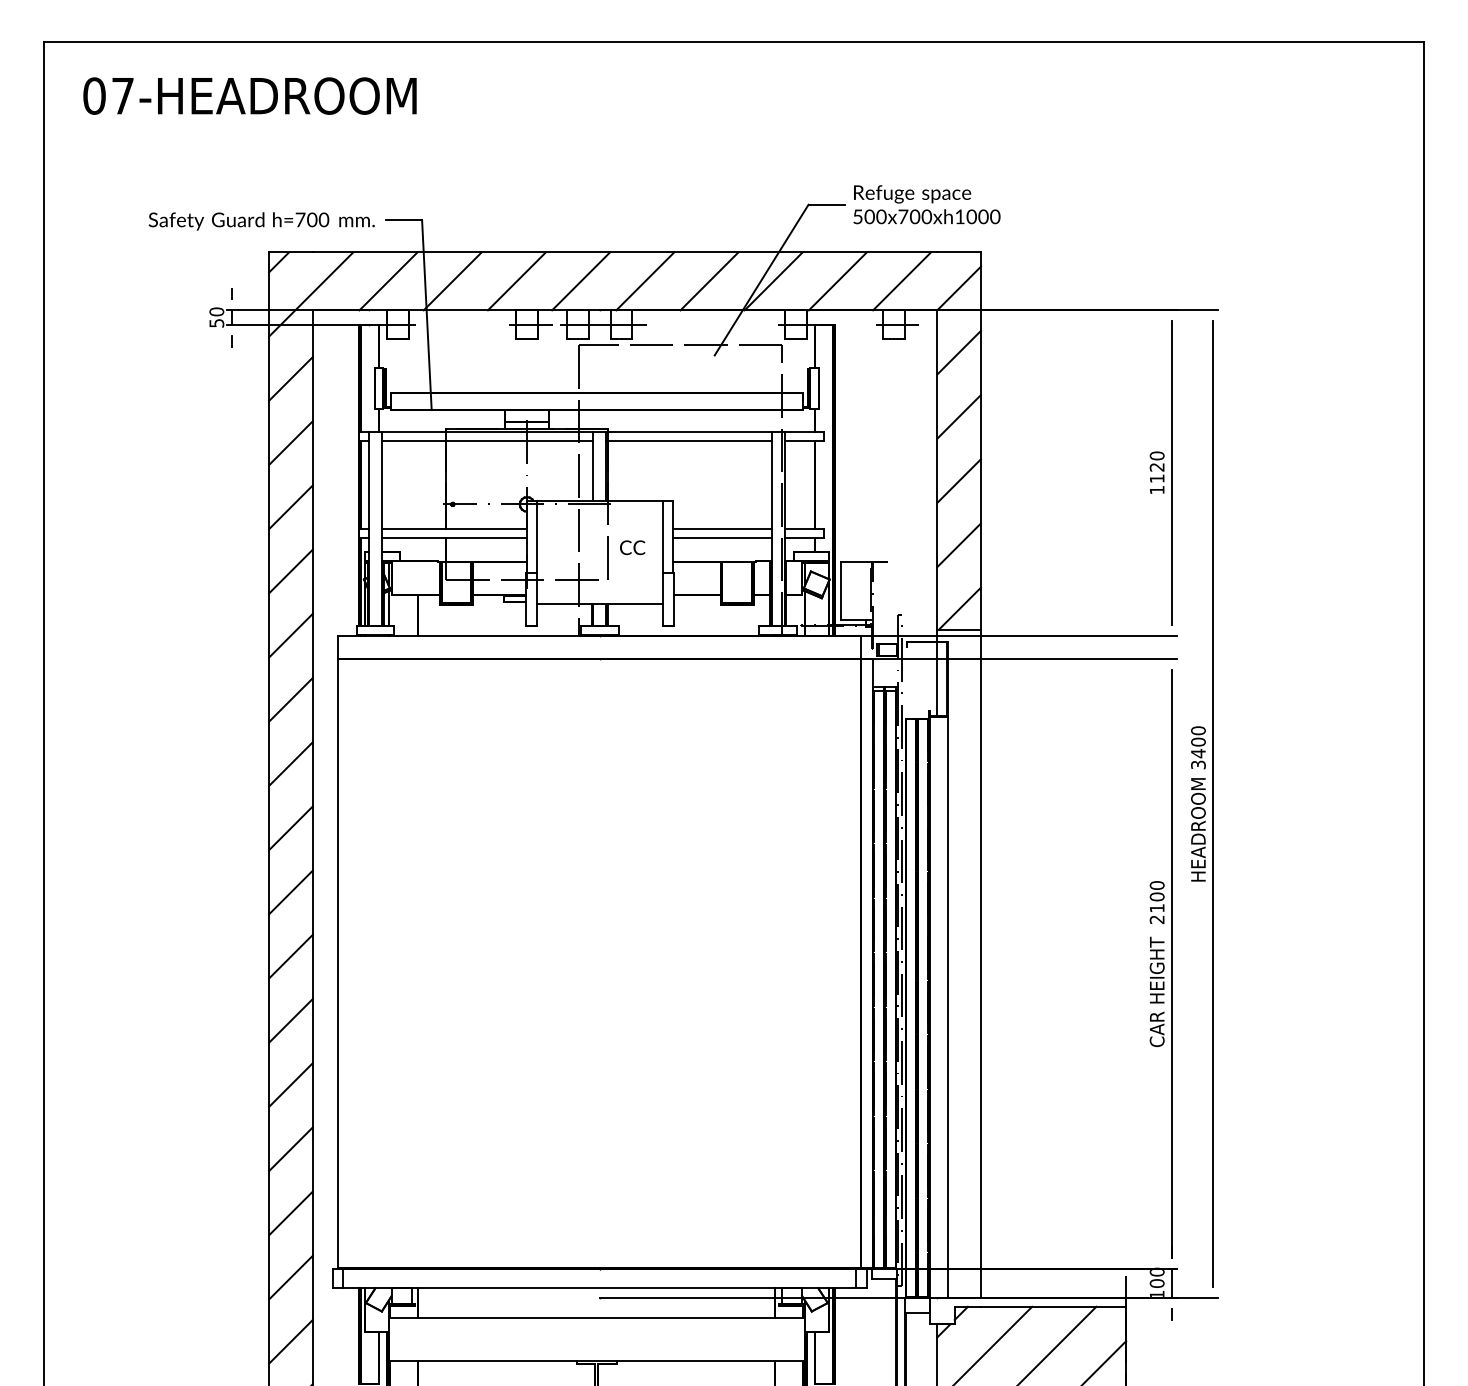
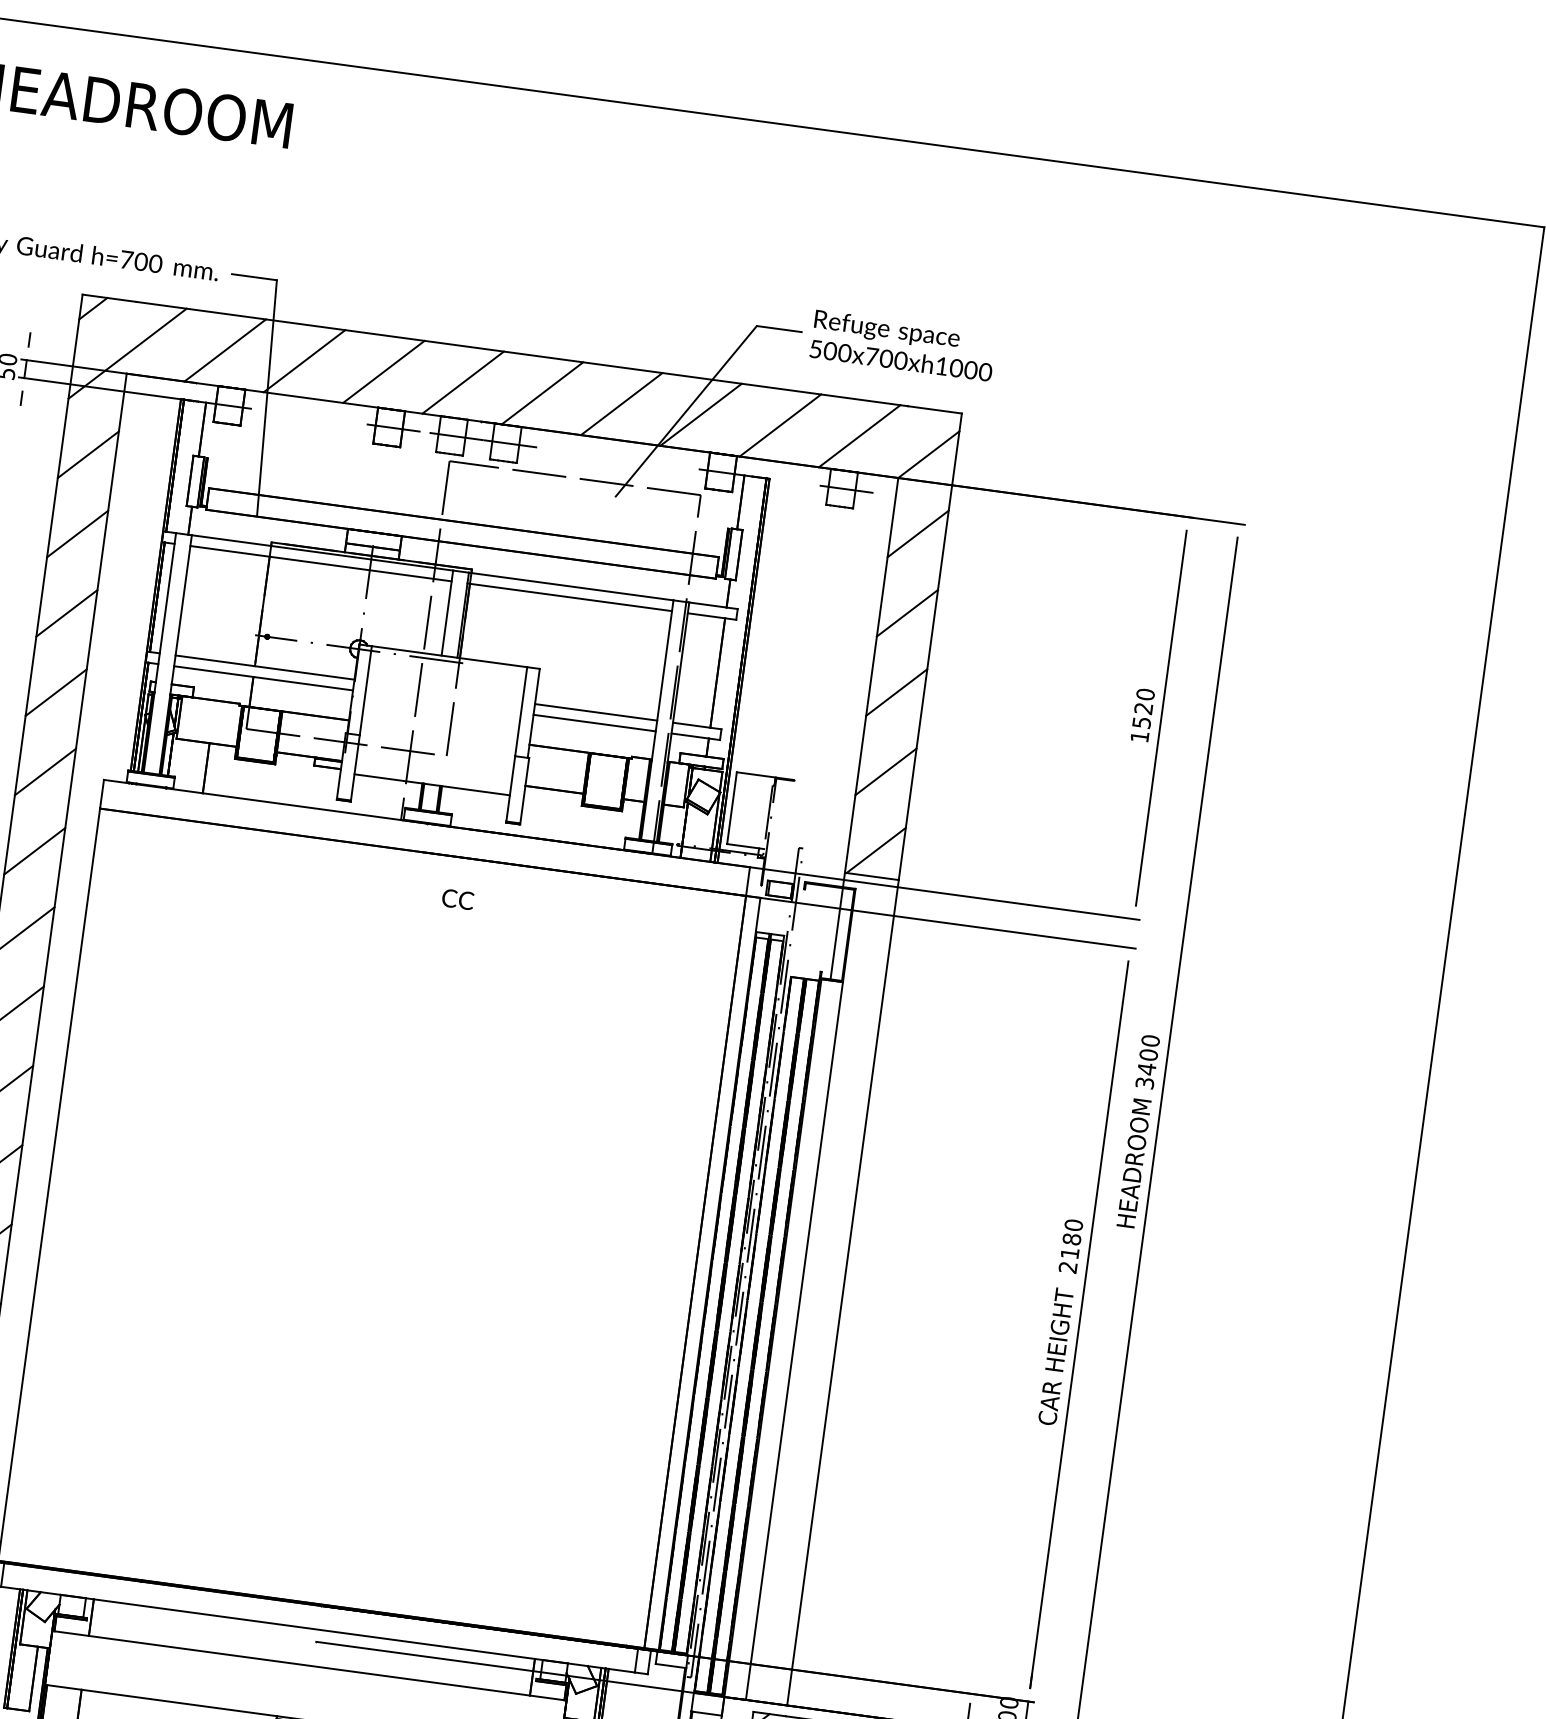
text: (1157, 478) -> (1142, 722), 1120 -> 1520
text: (632, 547) -> (457, 899), moved
text: (1157, 896) -> (1072, 1238), 2100 -> 2180

